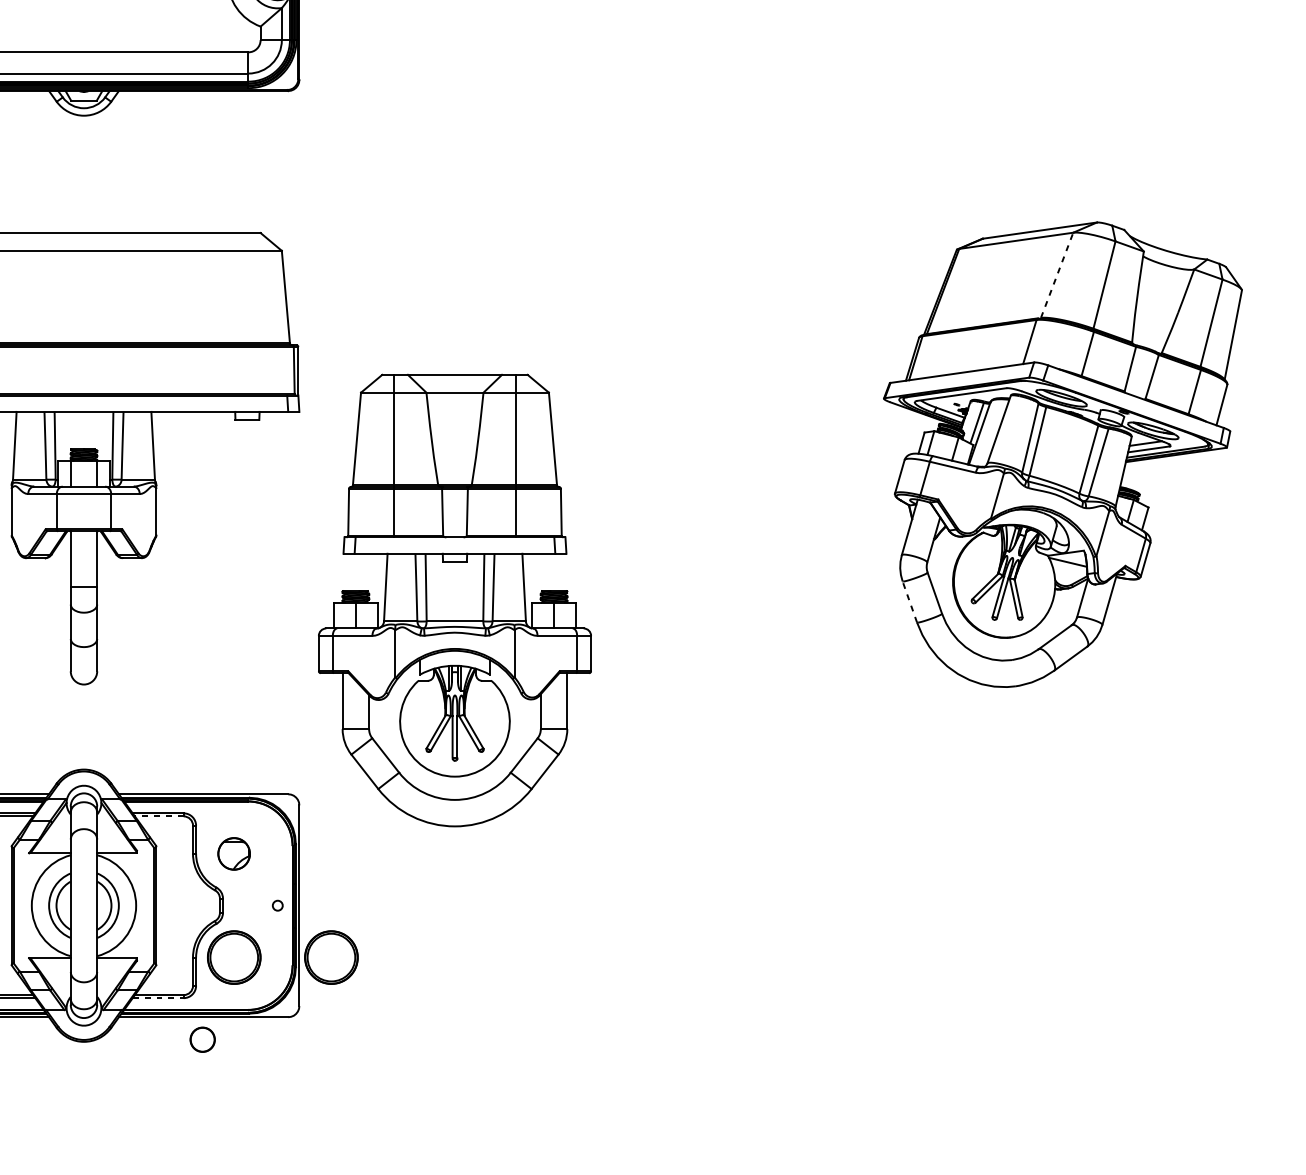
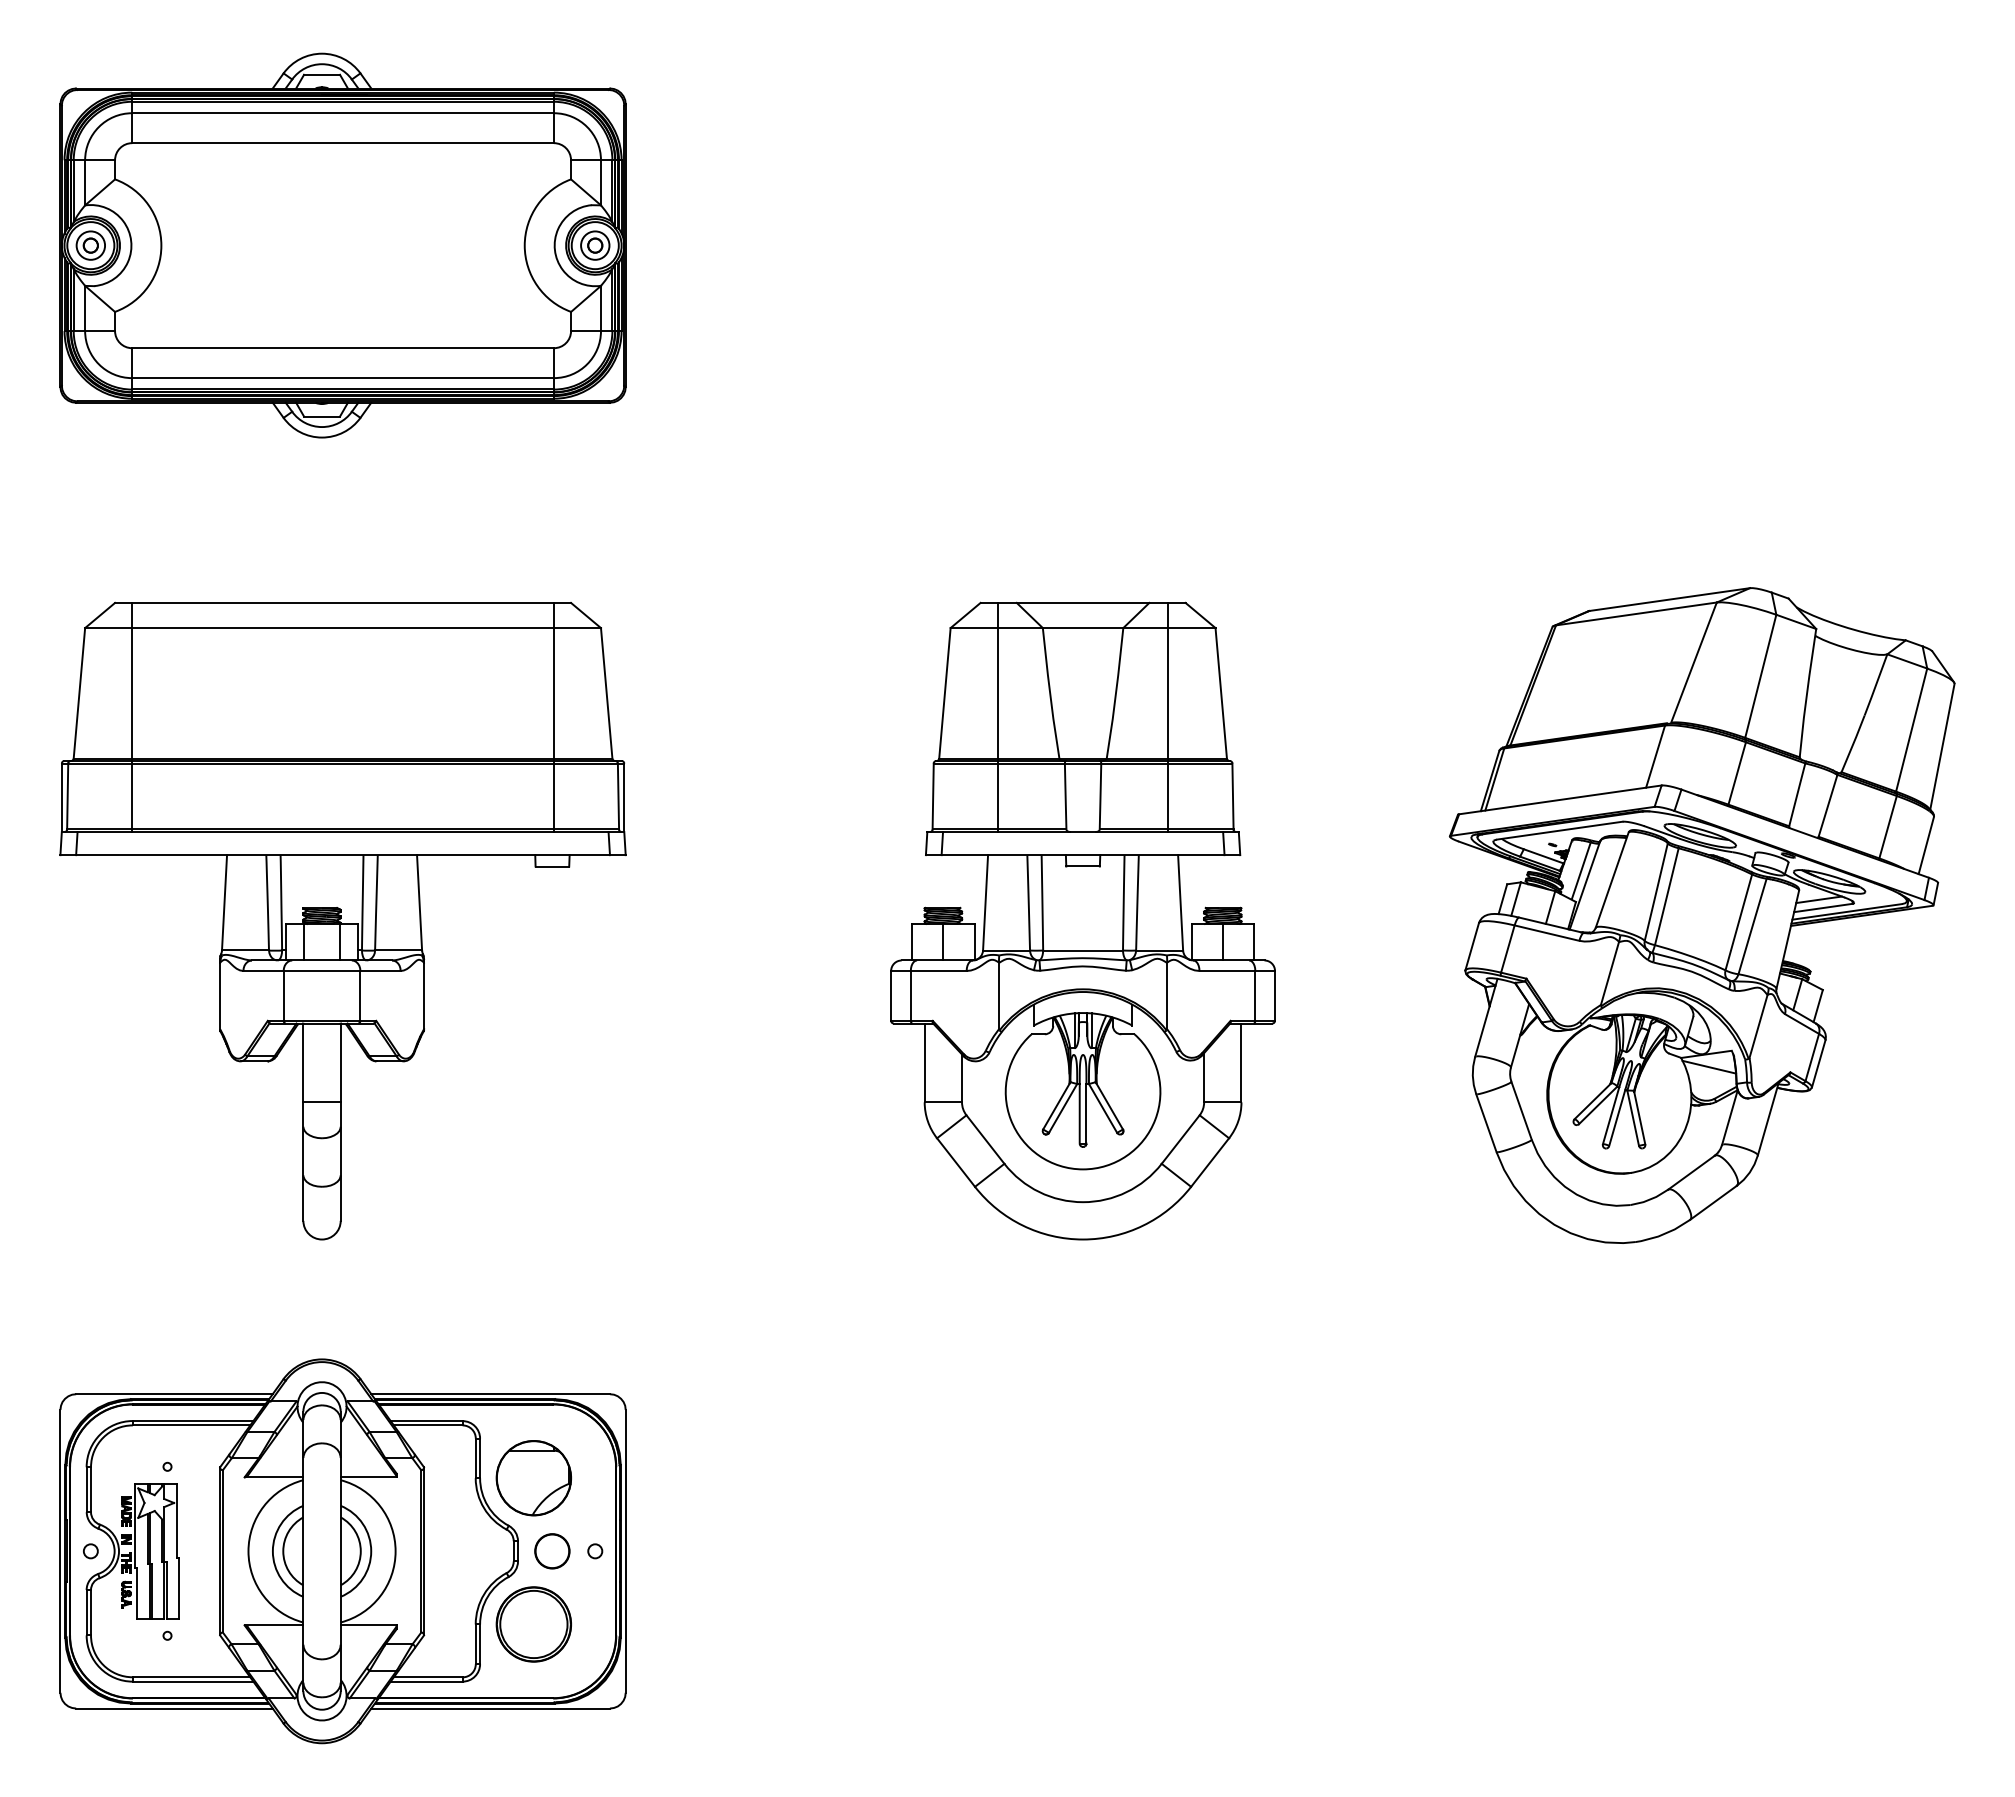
line: (1057, 275) -> (1694, 662), dashed -> solid
line: (248, 314) -> (553, 717), added
part: (454, 600) -> (1082, 920), moved
line: (909, 602) -> (1486, 1123), dashed -> solid
line: (158, 816) -> (427, 1425), dashed -> solid
part: (233, 854) -> (533, 1478), size x1.67
part: (331, 957) -> (670, 1624), removed
line: (158, 998) -> (426, 1681), dashed -> solid
circle: (202, 1039) -> (552, 1551), moved

